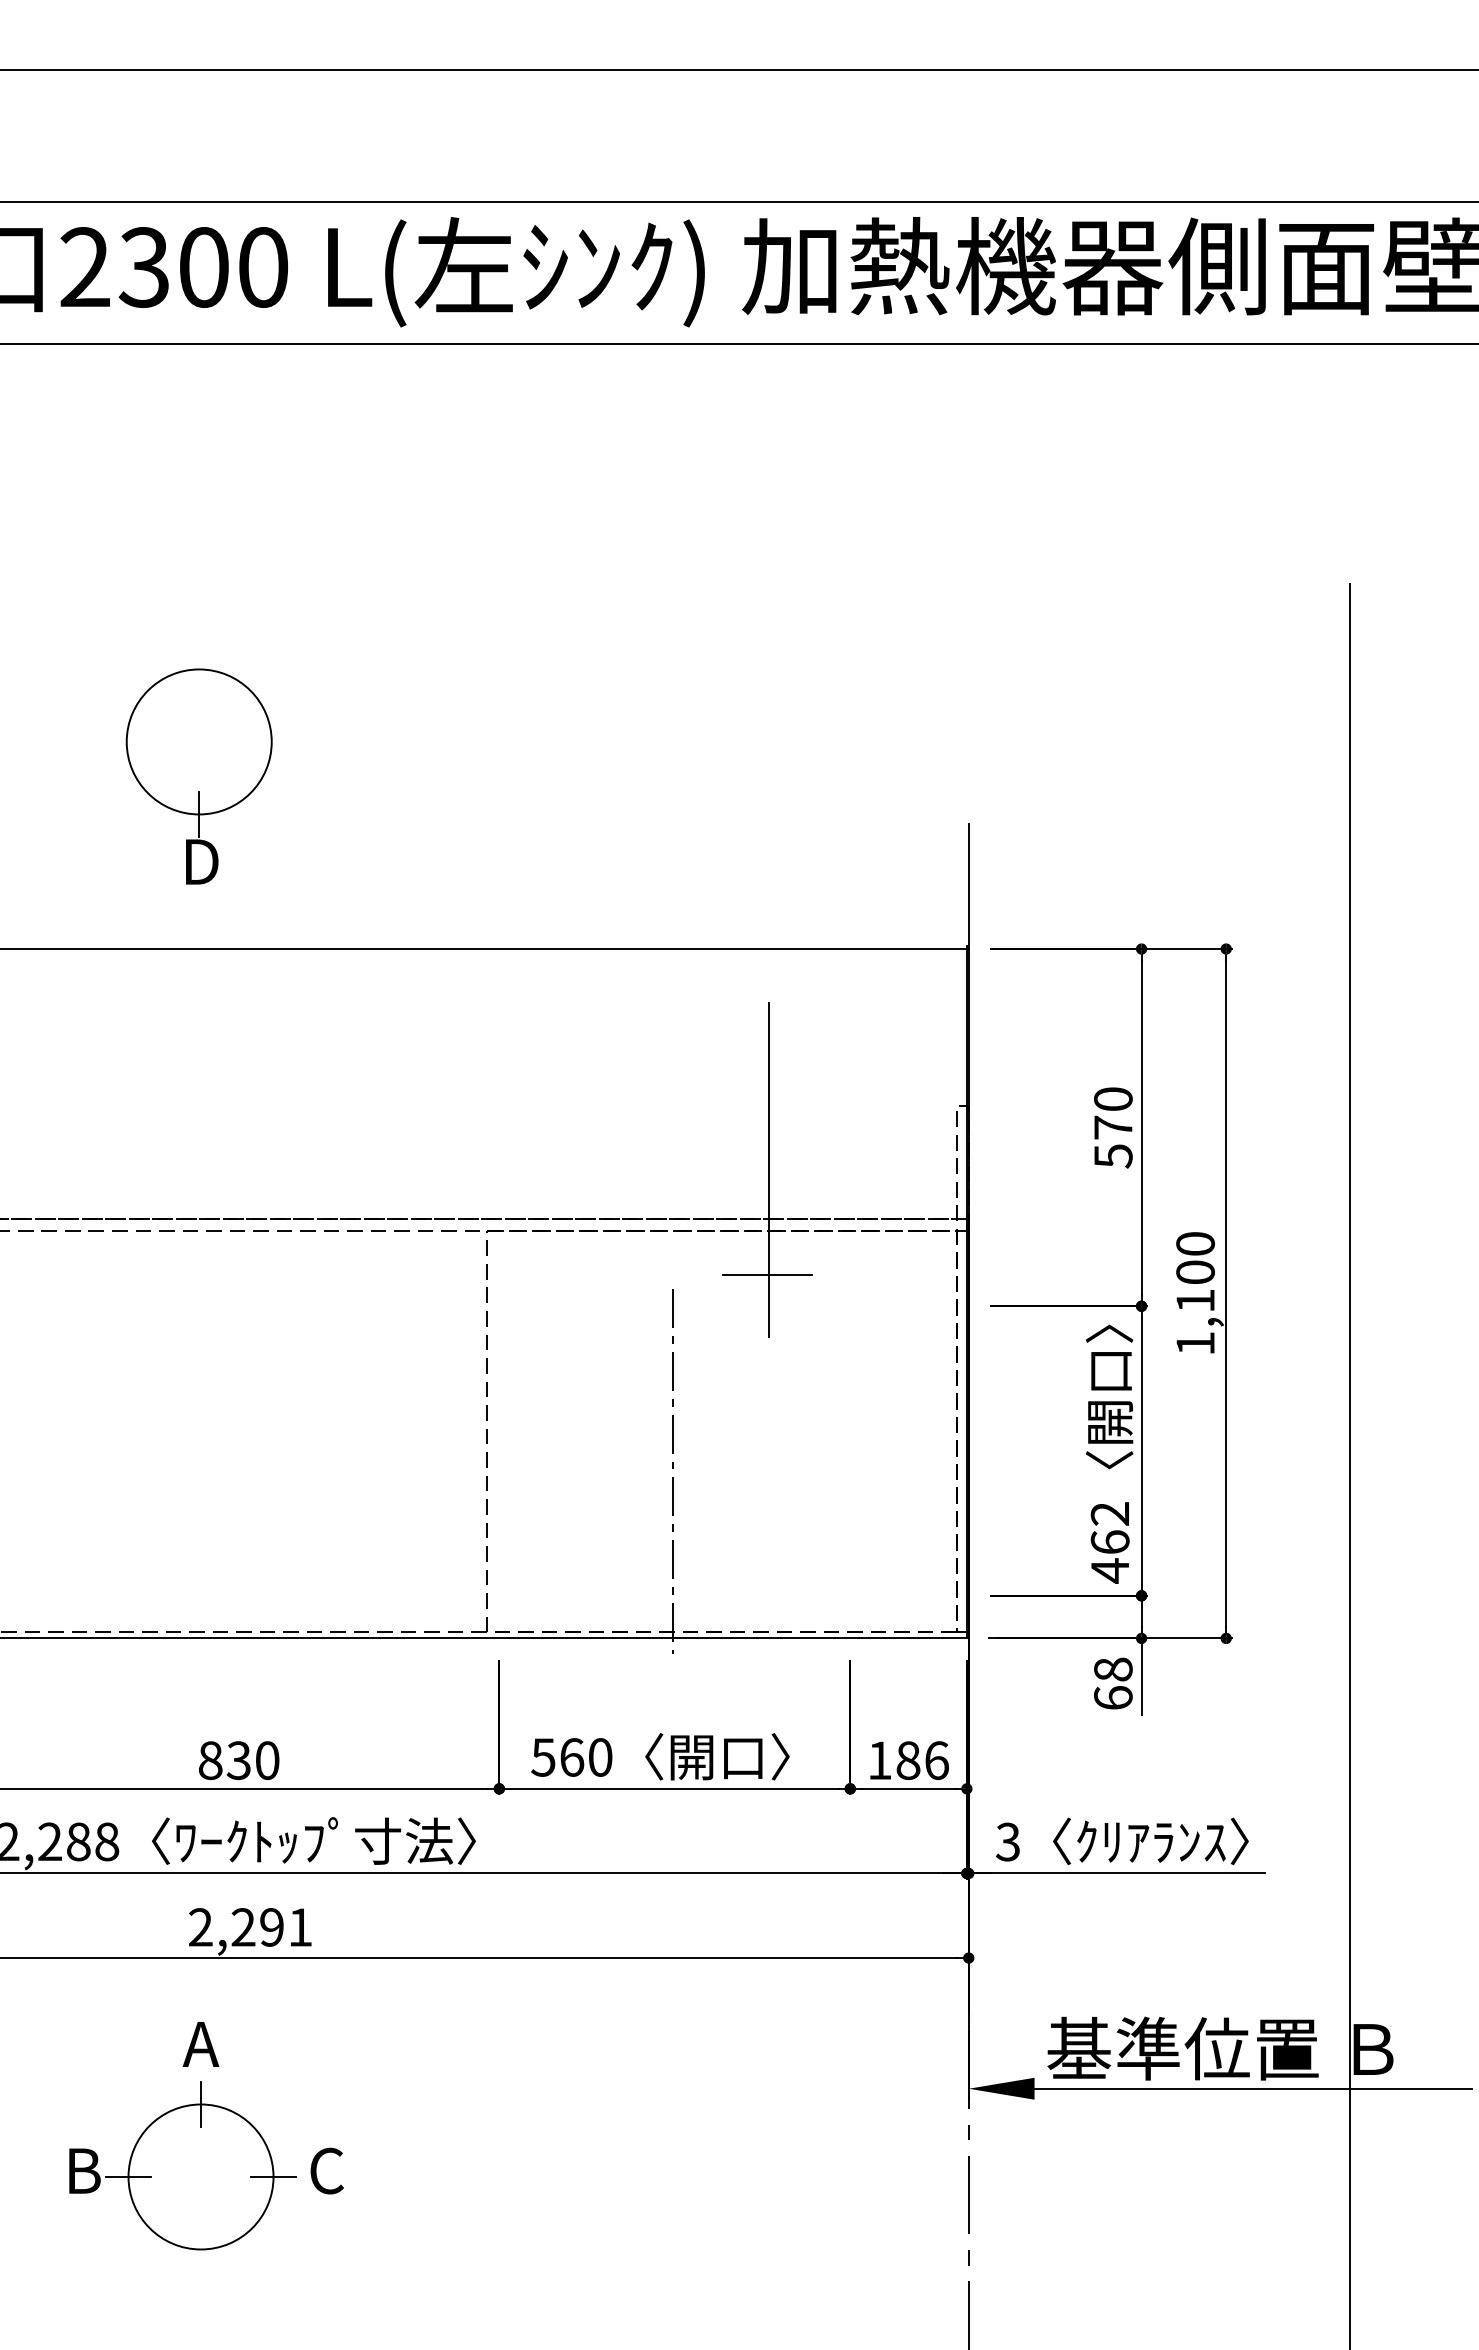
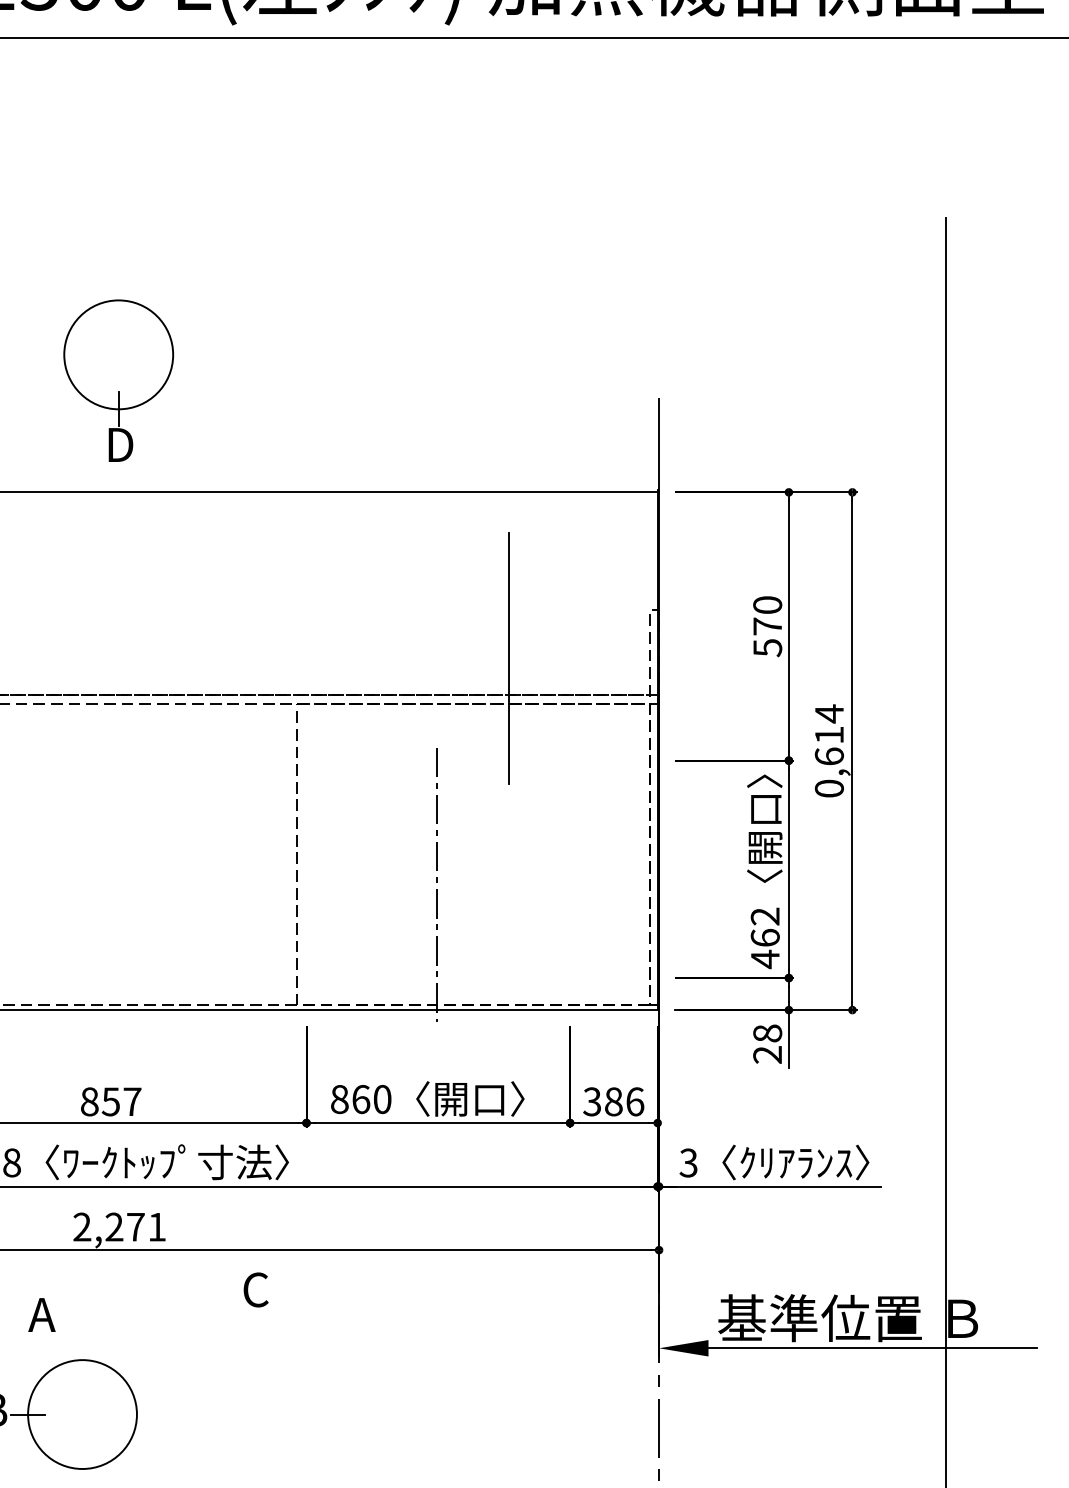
part: (198, 776) -> (118, 380), moved
line: (767, 1274) -> (507, 736), removed
text: (1195, 1293) -> (829, 751), 1,100 -> 0,614
text: (1113, 1697) -> (767, 1054), 68 -> 28
text: (543, 1757) -> (339, 1099), 560 -> 860
text: (252, 1760) -> (121, 1101), 830 -> 857
text: (879, 1760) -> (592, 1101), 186 -> 386
text: (271, 1927) -> (135, 1227), 2,291 -> 2,271
text: (200, 2044) -> (41, 1315), moved
line: (201, 2104) -> (82, 1360), removed
text: (326, 2170) -> (255, 1289), moved
line: (273, 2176) -> (136, 1414), removed

